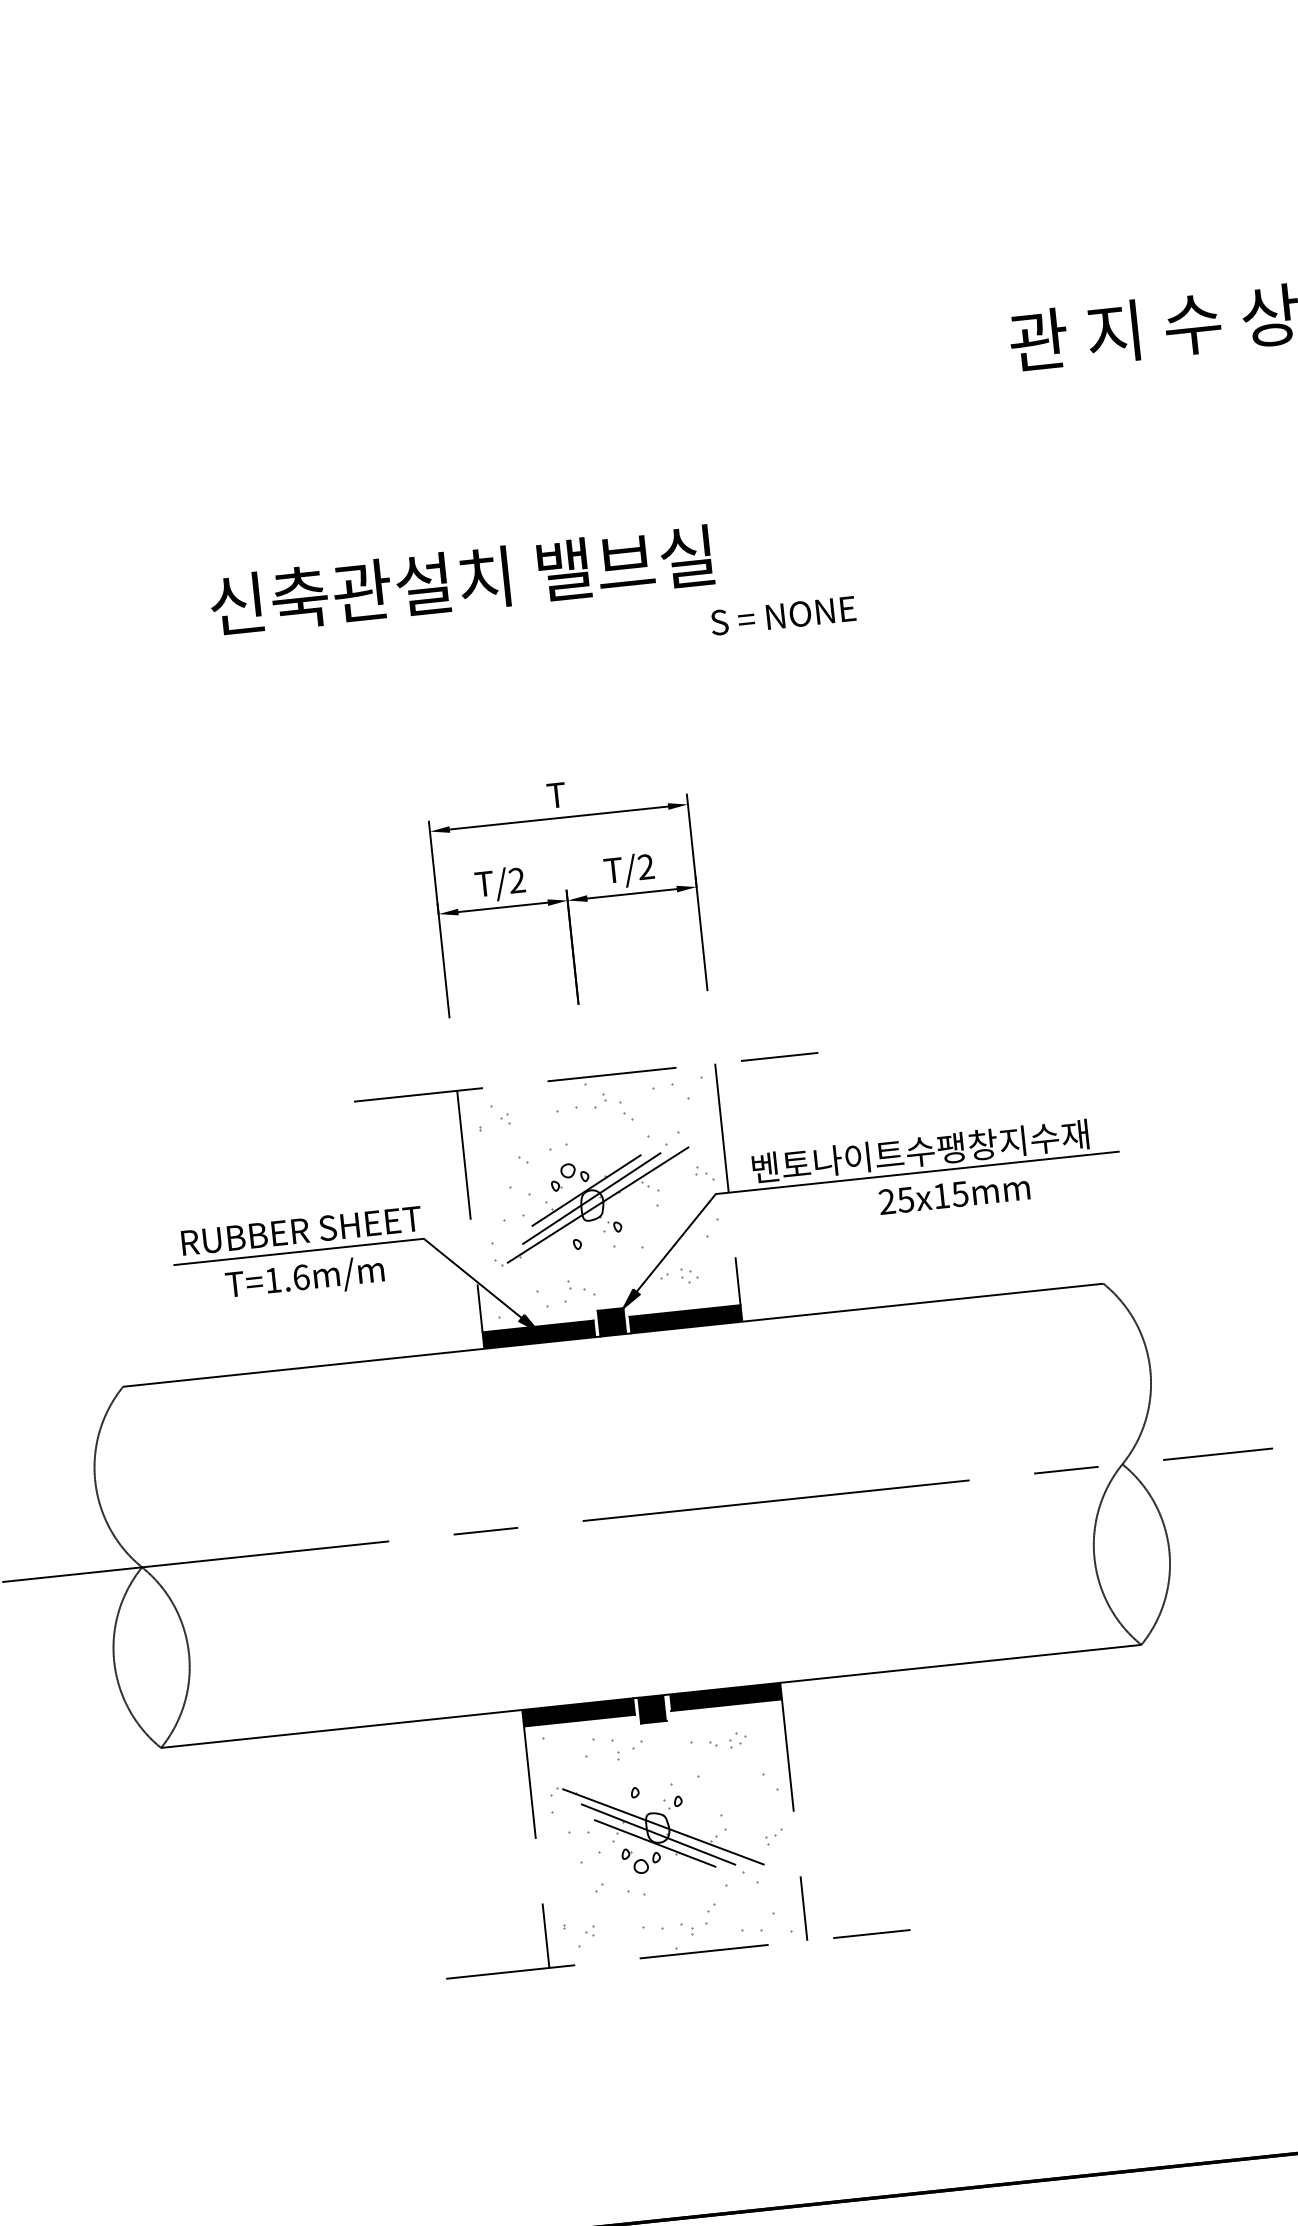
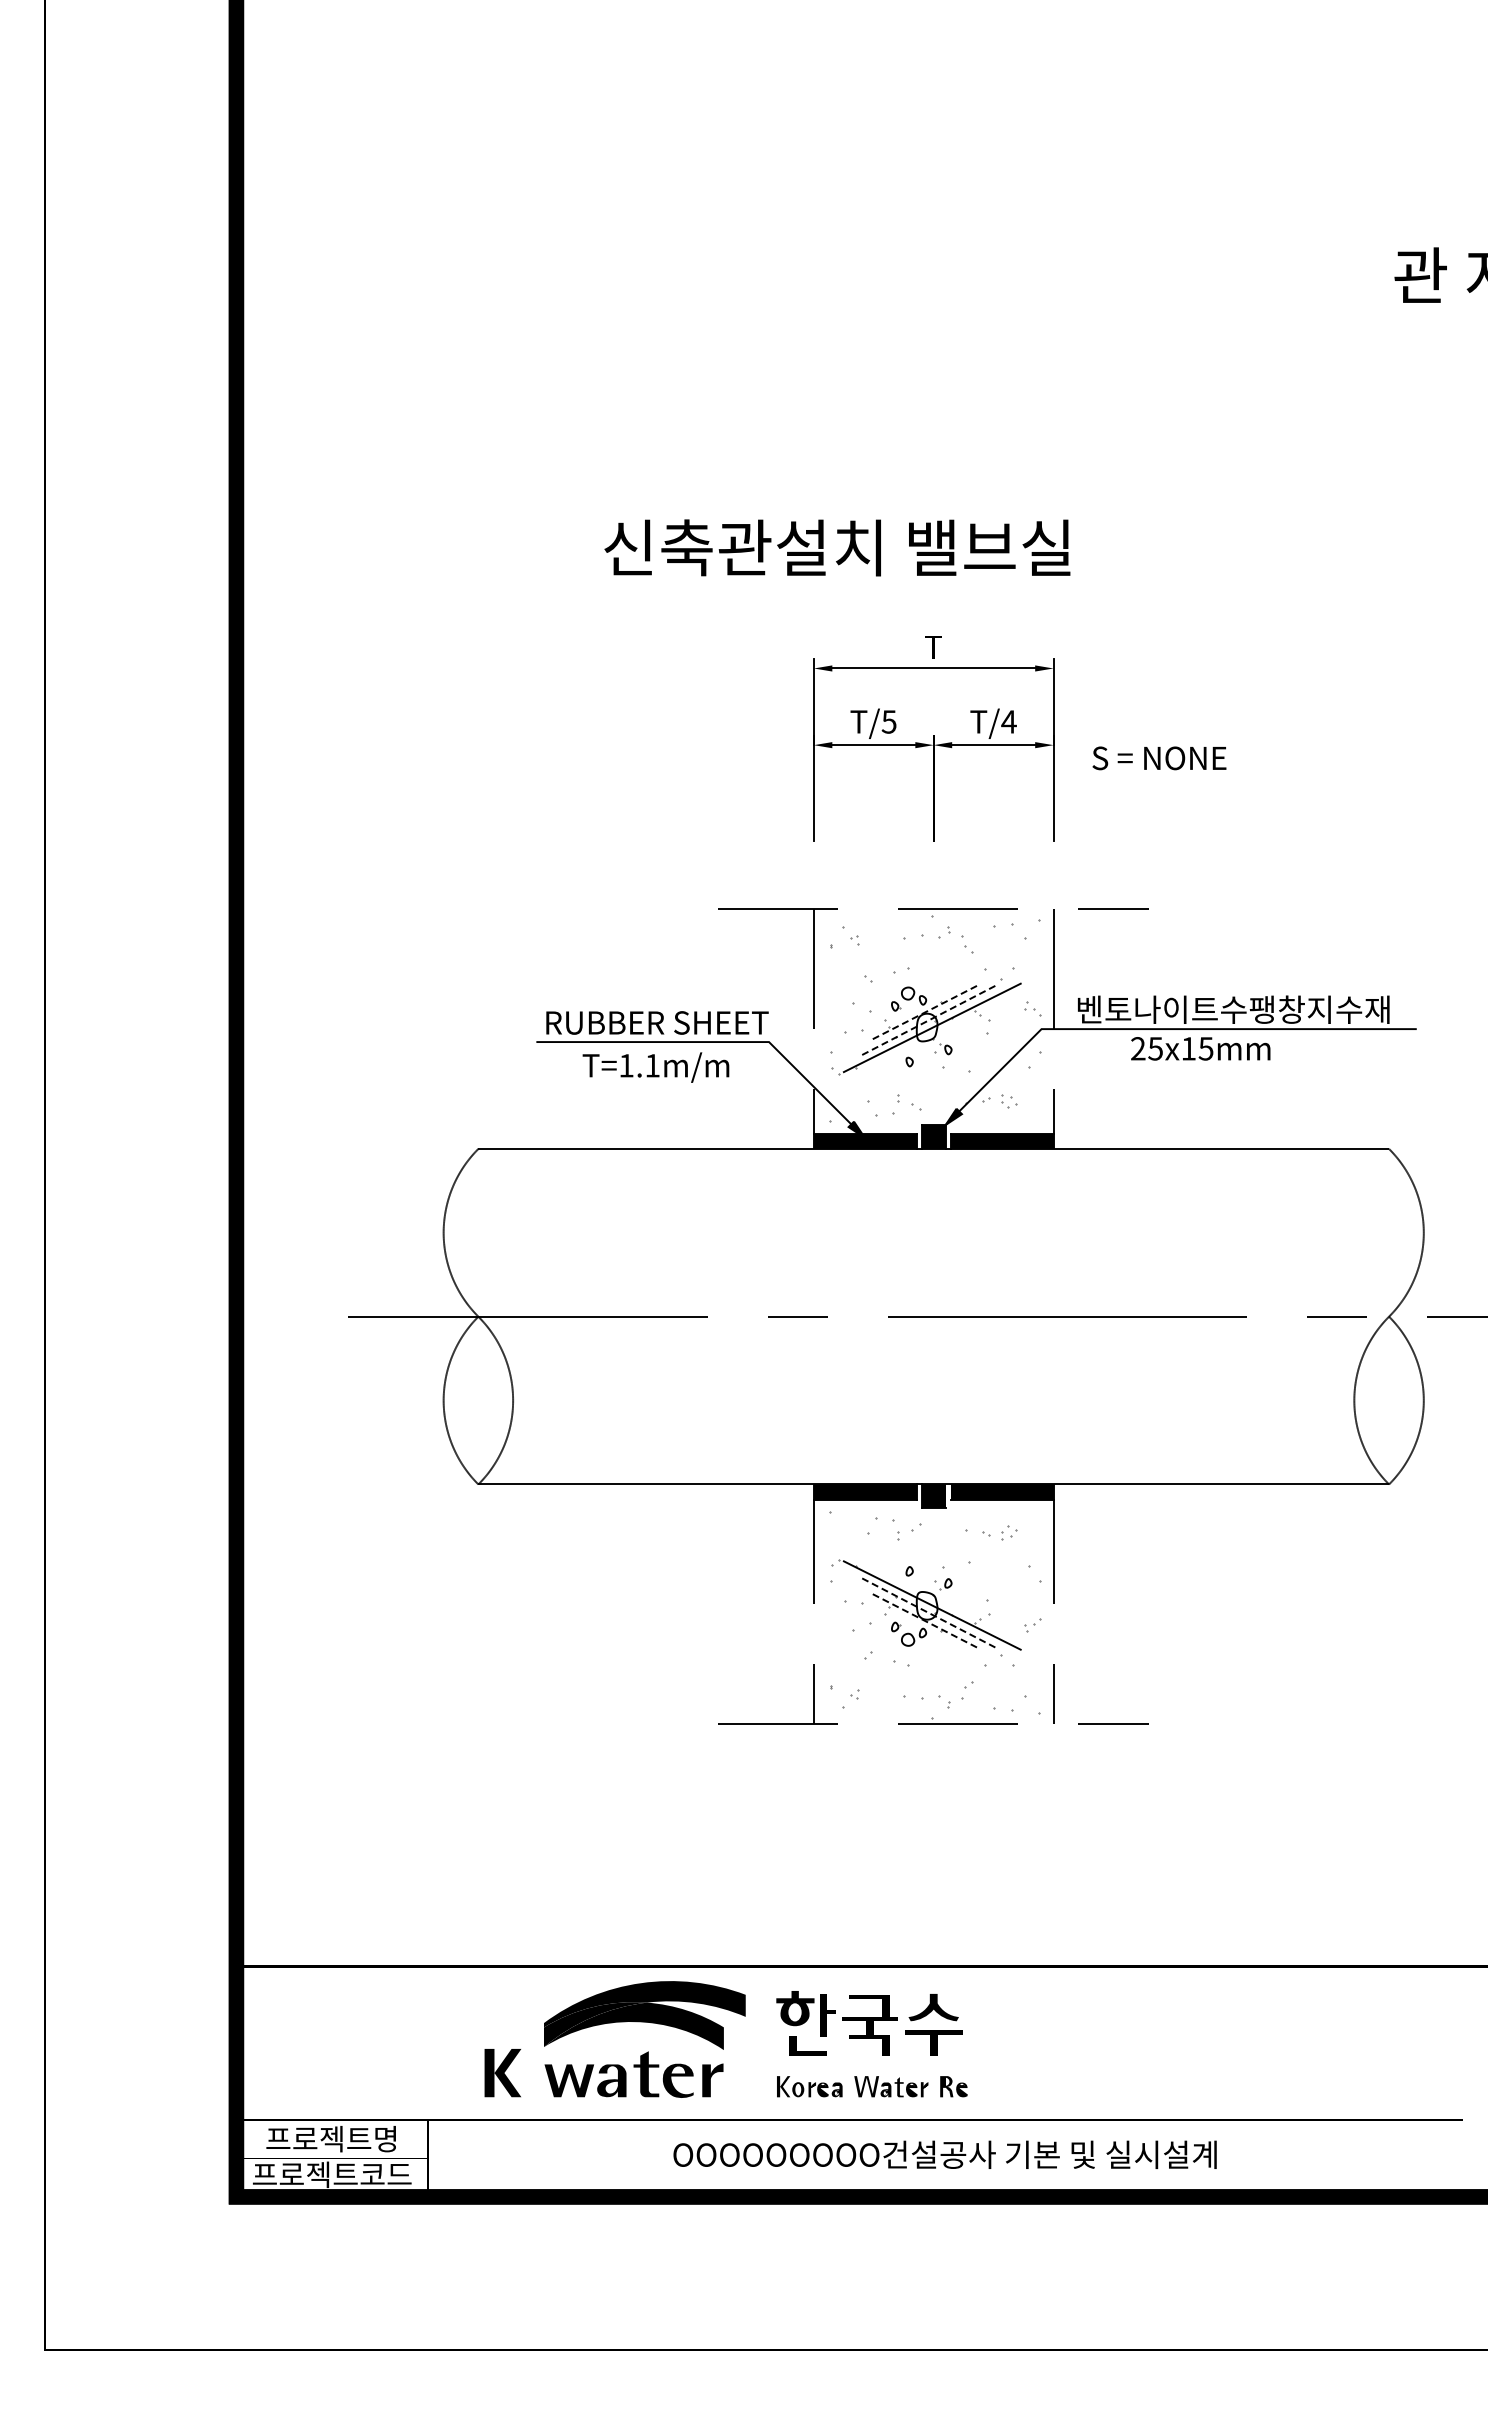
text: (461, 580) -> (837, 547), moved
text: (783, 615) -> (1159, 758), moved
text: (645, 866) -> (1008, 721), T/2 -> T/4
text: (516, 880) -> (888, 721), T/2 -> T/5
line: (585, 1190) -> (922, 1013), solid -> dashed
text: (954, 1194) -> (1200, 1048), moved
line: (592, 1198) -> (927, 1021), solid -> dashed
text: (301, 1277) -> (652, 1065), T=1.6m/m -> T=1.1m/m
line: (659, 1834) -> (927, 1612), solid -> dashed
line: (654, 1843) -> (922, 1619), solid -> dashed

